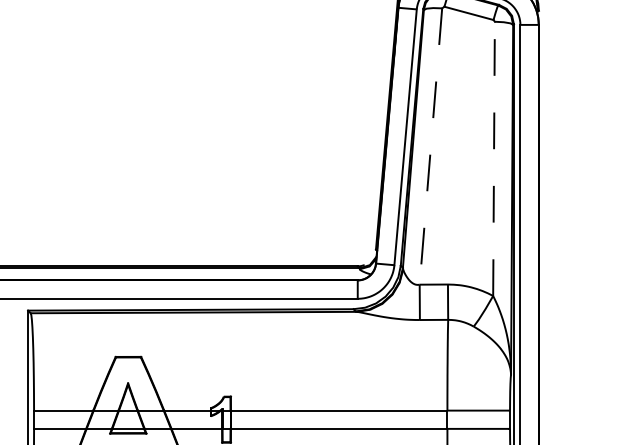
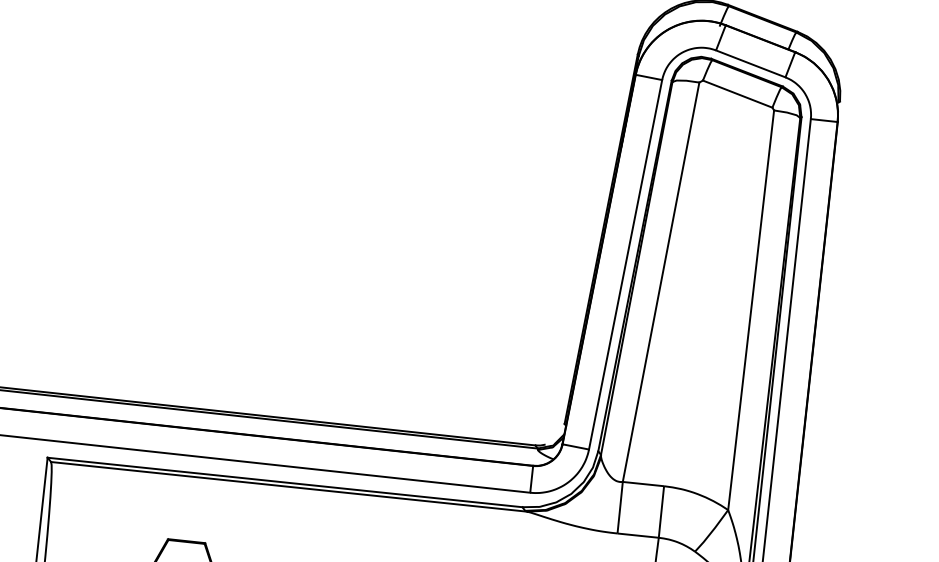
line: (430, 146) -> (660, 282), dashed -> solid
line: (494, 158) -> (751, 309), dashed -> solid

